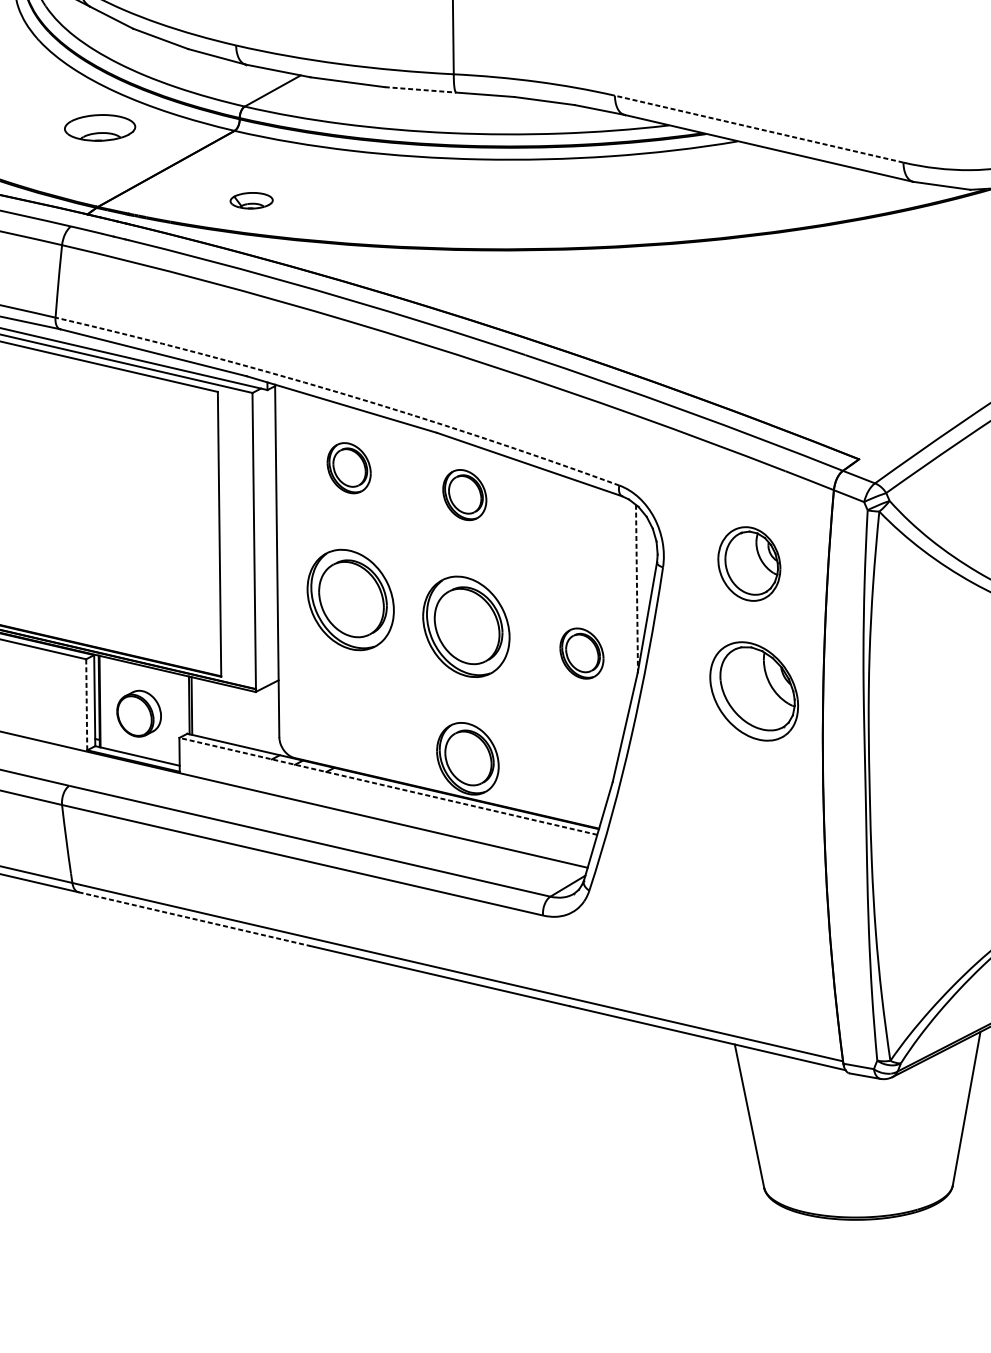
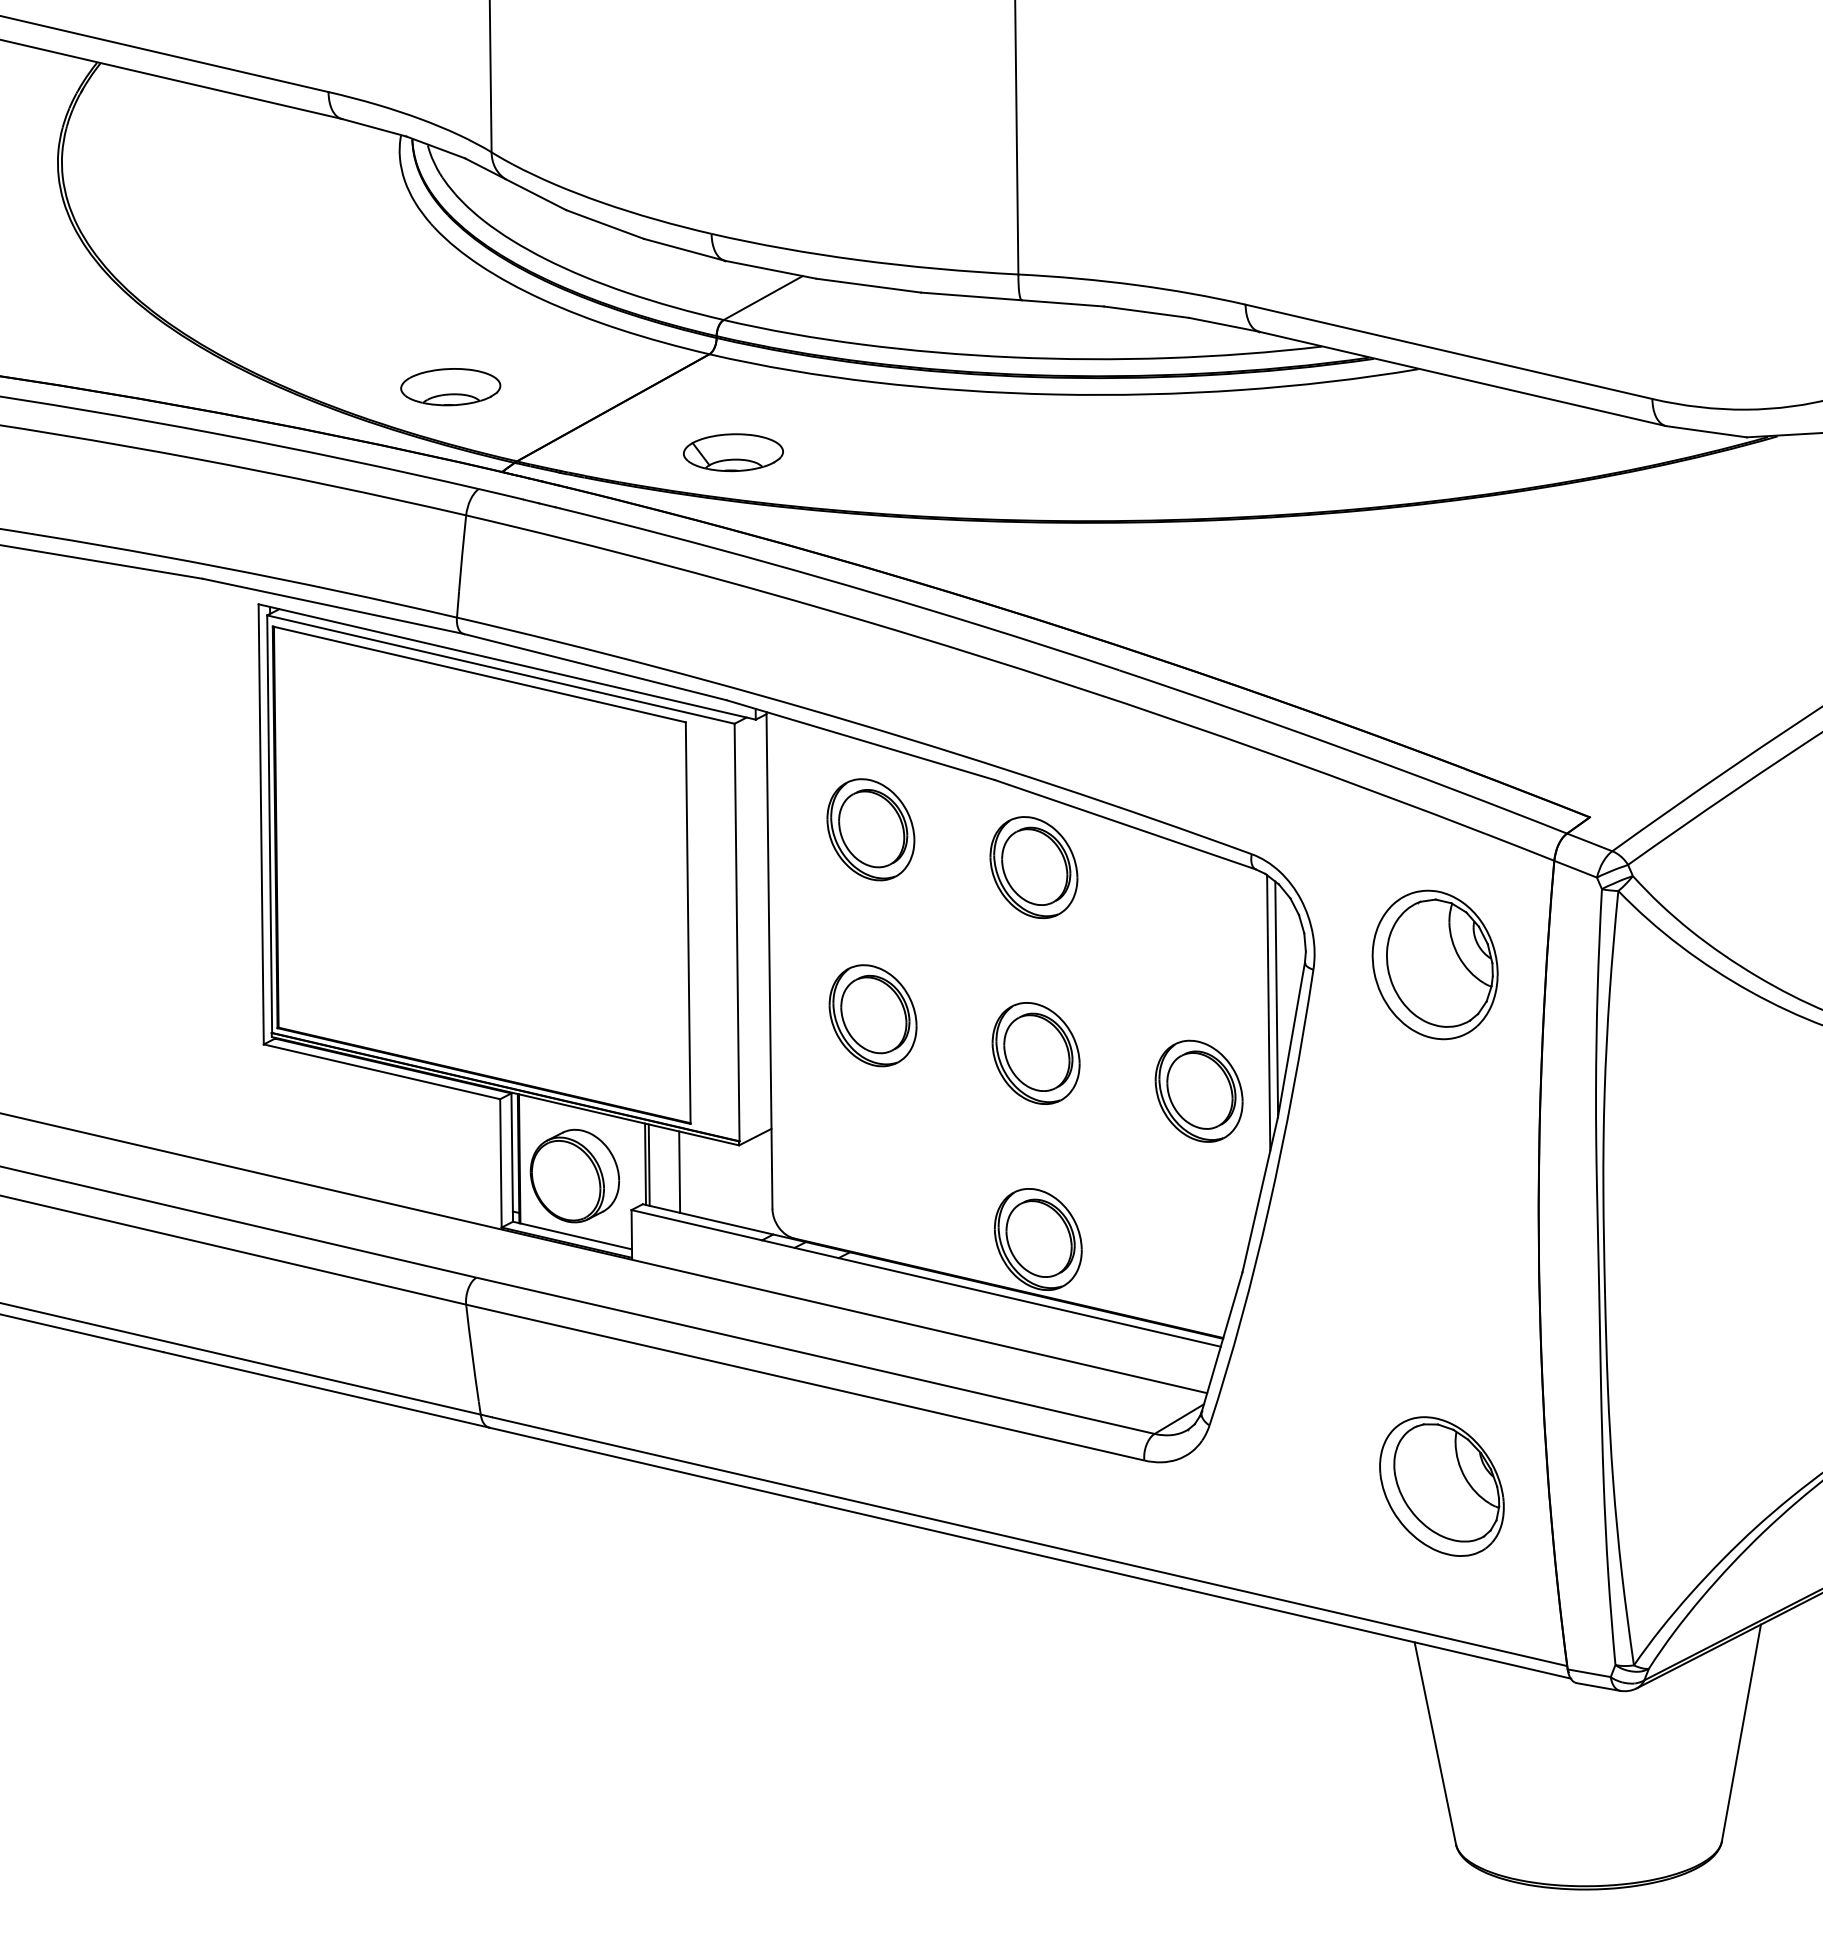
line: (420, 89) -> (971, 296), dashed -> solid
part: (99, 128) -> (450, 387), moved
line: (758, 128) -> (1448, 351), dashed -> solid
part: (251, 200) -> (733, 452), size x1.67
arc: (339, 392) -> (857, 723), dashed -> solid
part: (348, 467) -> (870, 829), size x1.43
part: (464, 494) -> (1033, 867), size x1.43
part: (748, 563) -> (1434, 964), size x1.43
line: (636, 588) -> (1276, 999), dashed -> solid
line: (631, 597) -> (1268, 1012), added
part: (350, 599) -> (872, 1015), size x0.71
part: (465, 626) -> (1035, 1053), size x0.71
part: (581, 653) -> (1198, 1090), size x1.43
part: (753, 691) -> (1441, 1486), moved
line: (86, 704) -> (500, 1162), dashed -> solid
line: (213, 710) -> (679, 1171), added
part: (138, 713) -> (574, 1175), size x1.43
line: (387, 786) -> (925, 1278), dashed -> solid
line: (194, 919) -> (653, 1465), dashed -> solid

